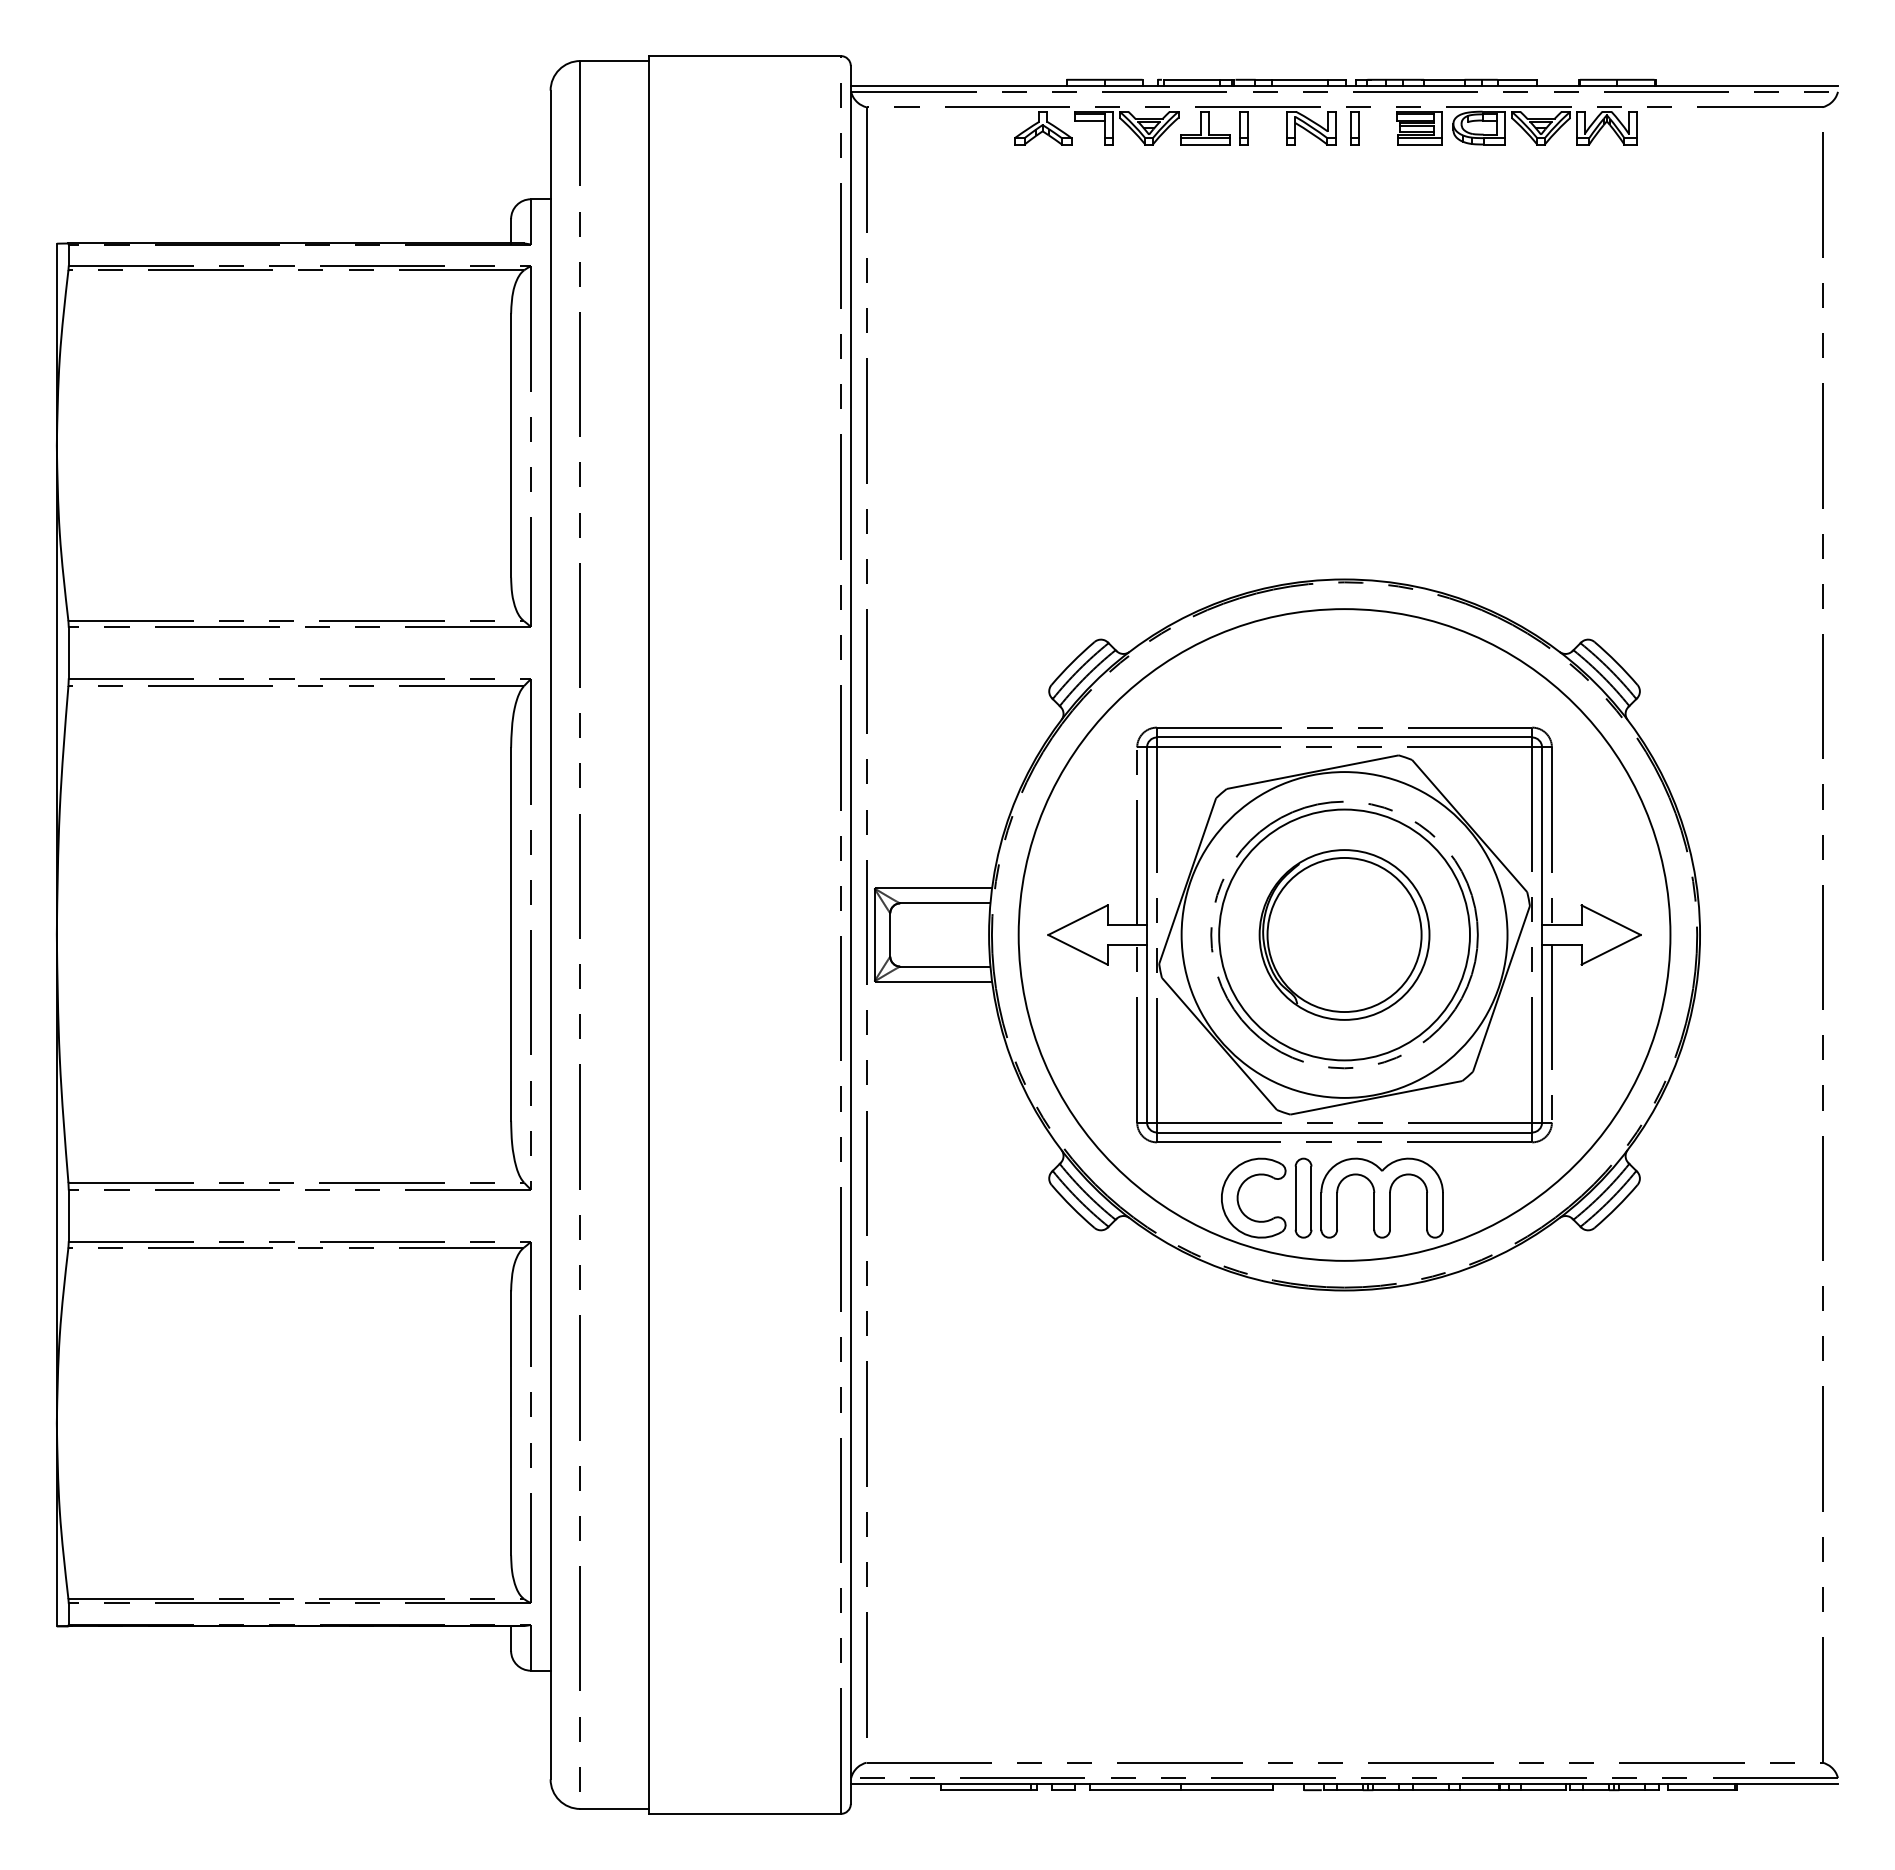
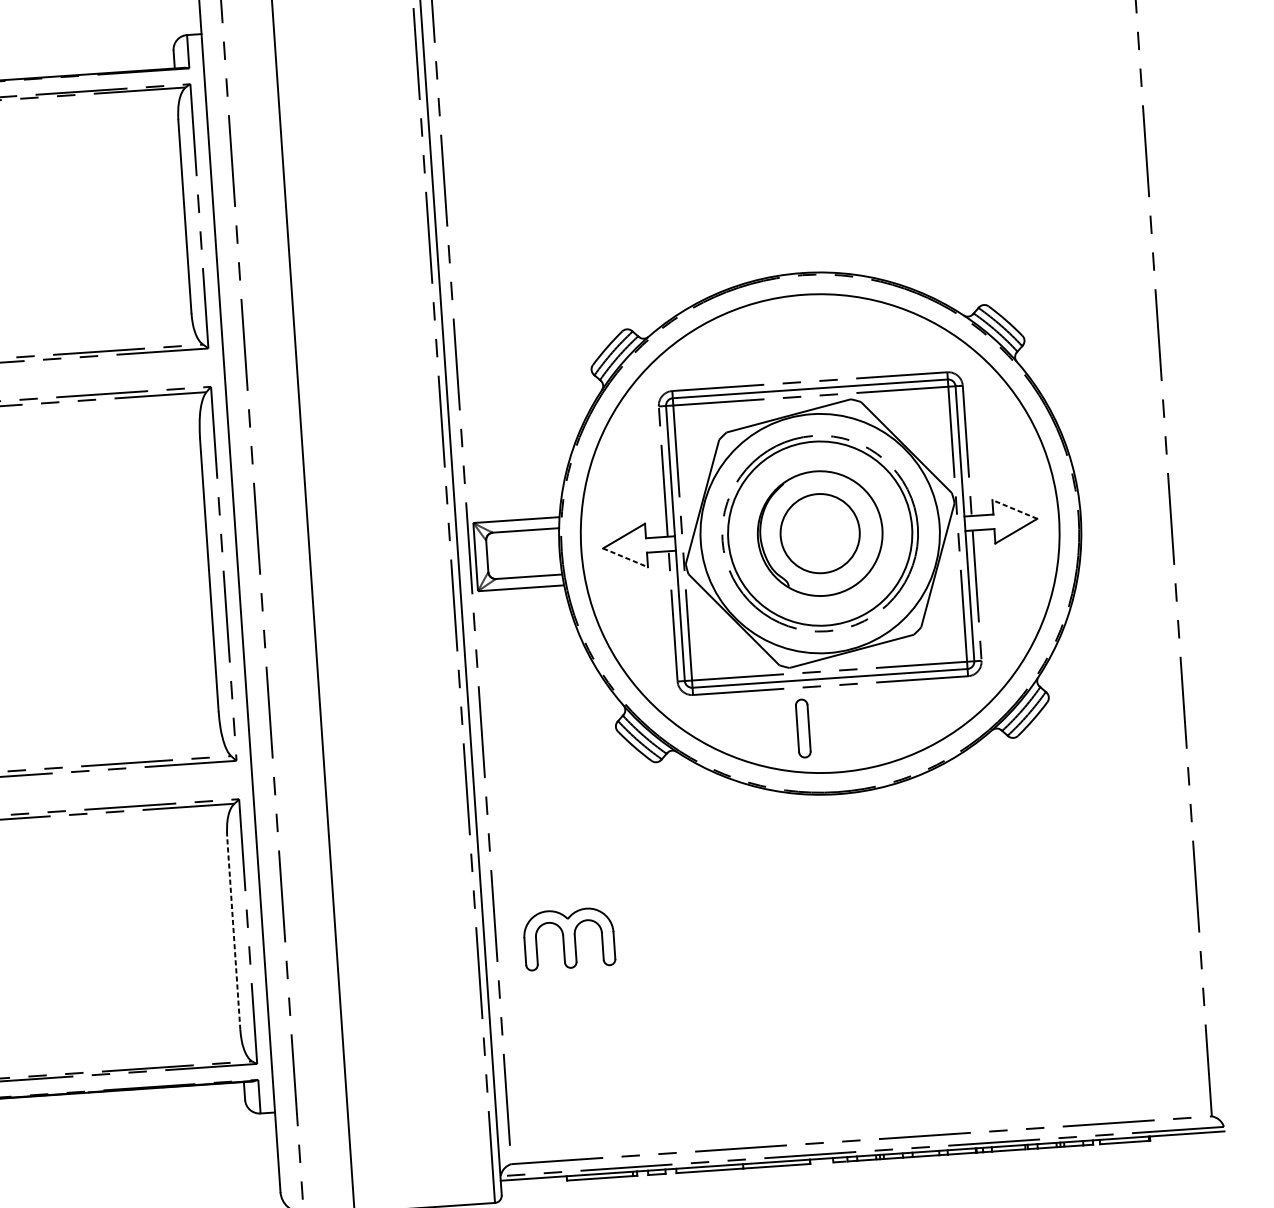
line: (1610, 919) -> (1014, 508), solid -> dashed
circle: (1344, 934) -> (820, 533), size x0.7
line: (1078, 950) -> (625, 558), solid -> dashed
part: (1239, 1192) -> (756, 727), removed
part: (1381, 1197) -> (568, 938), moved
line: (511, 1423) -> (234, 933), solid -> dashed

